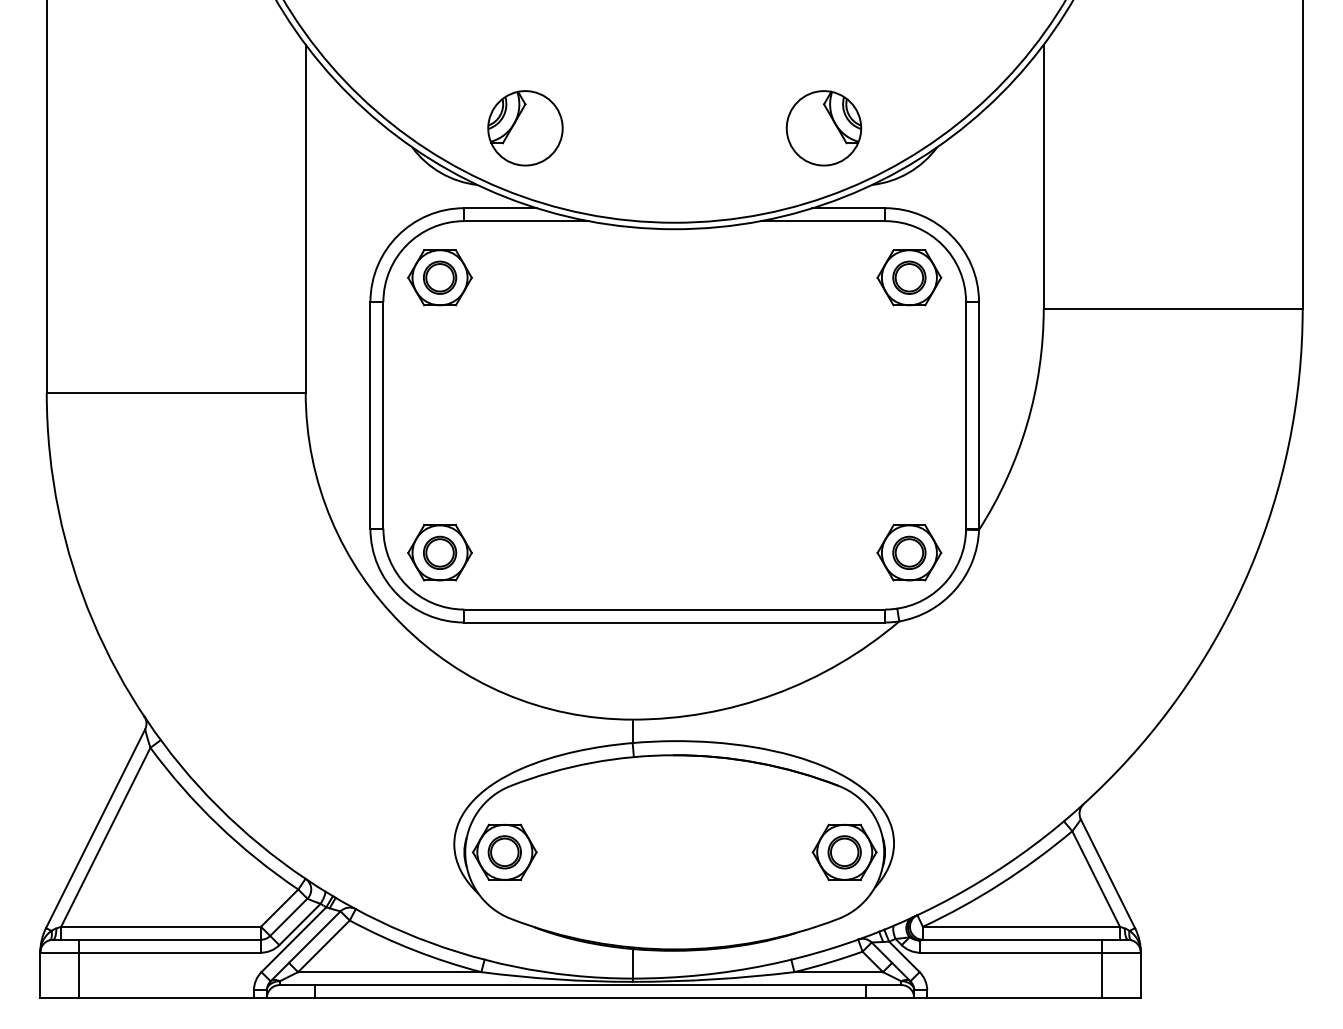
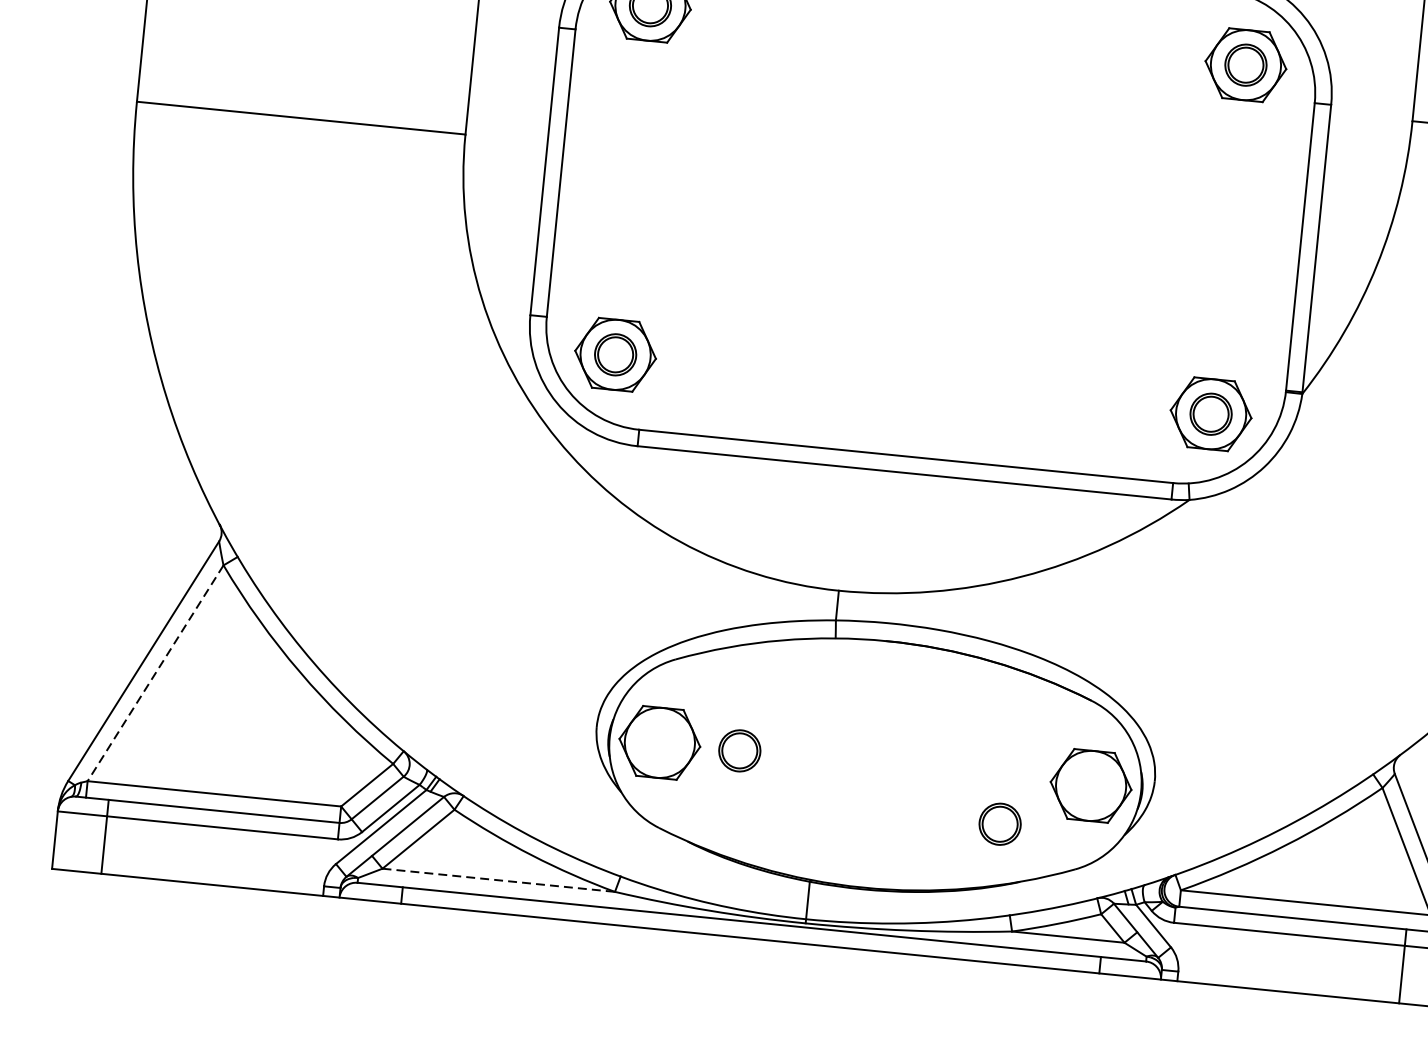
line: (105, 837) -> (155, 673), solid -> dashed
part: (504, 852) -> (739, 751), moved
part: (844, 852) -> (999, 824), moved
line: (389, 972) -> (498, 880), solid -> dashed

